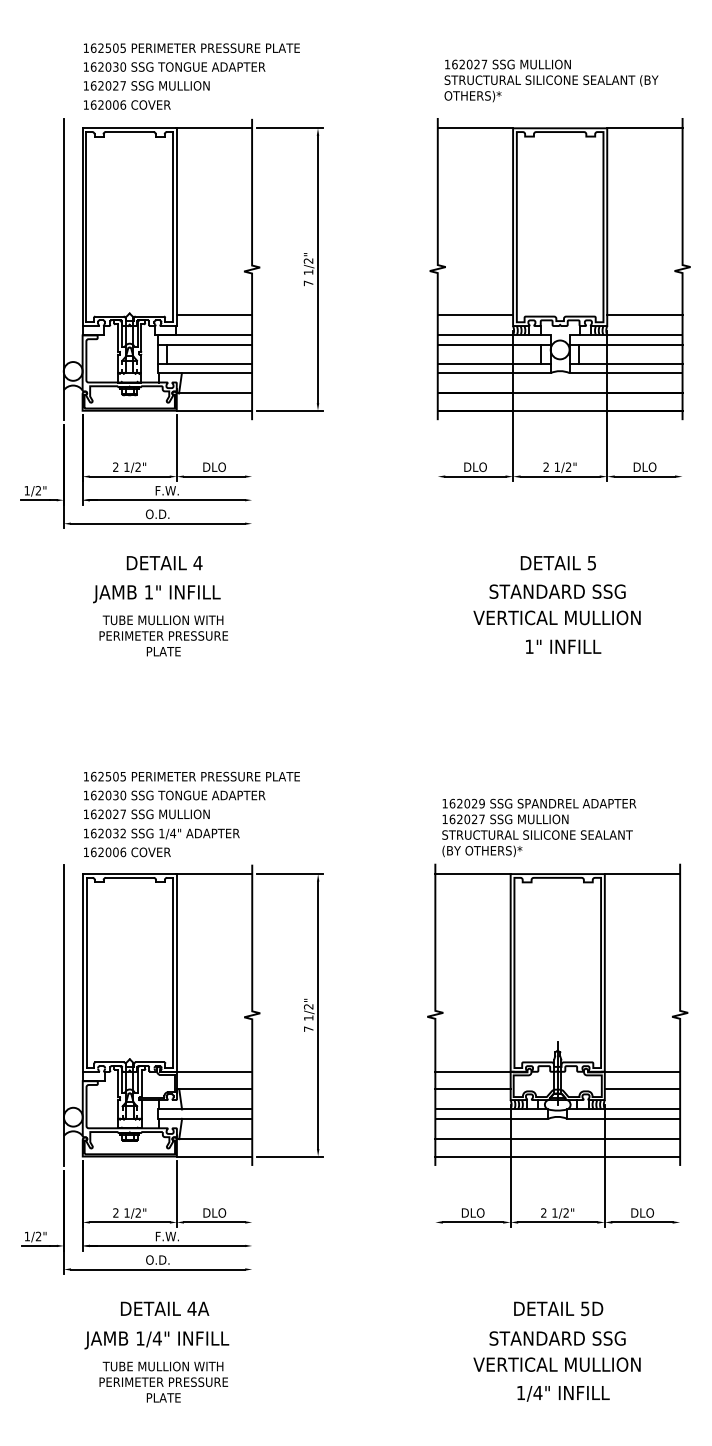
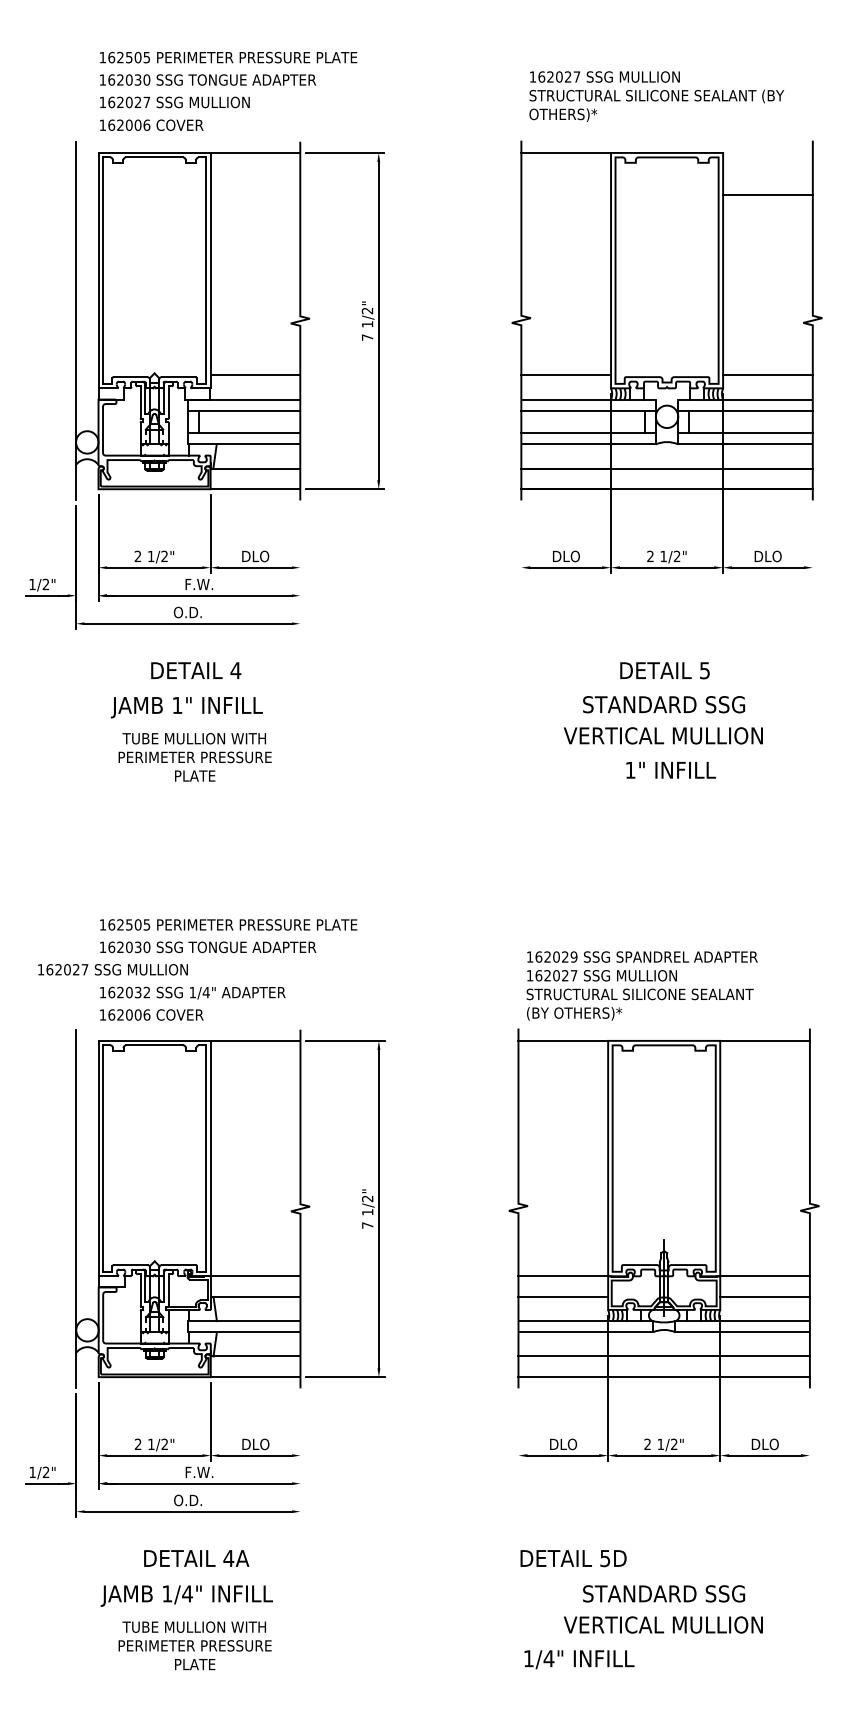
line: (644, 128) -> (767, 194), moved
text: (146, 814) -> (112, 969), moved
text: (558, 1308) -> (573, 1558), moved
text: (563, 1393) -> (579, 1659), moved

